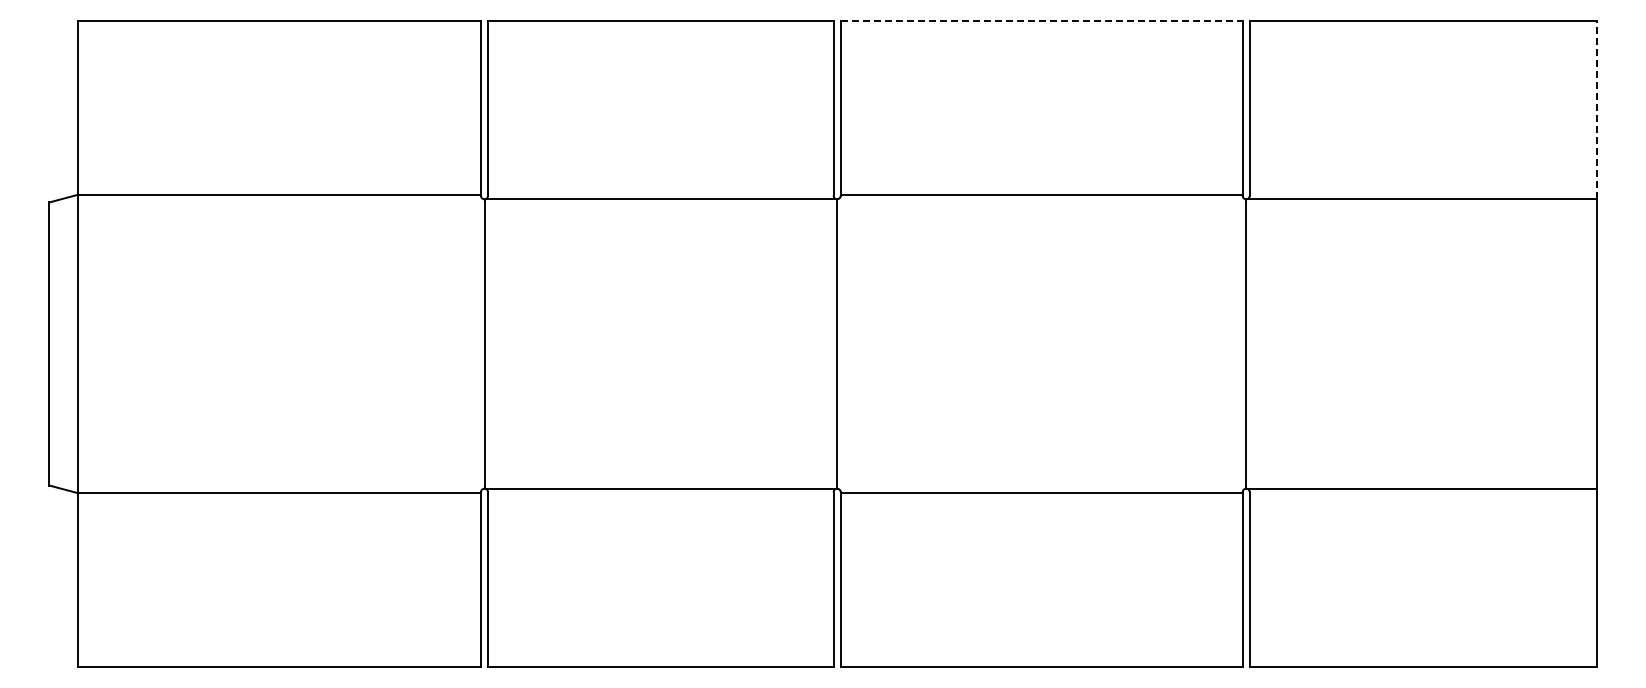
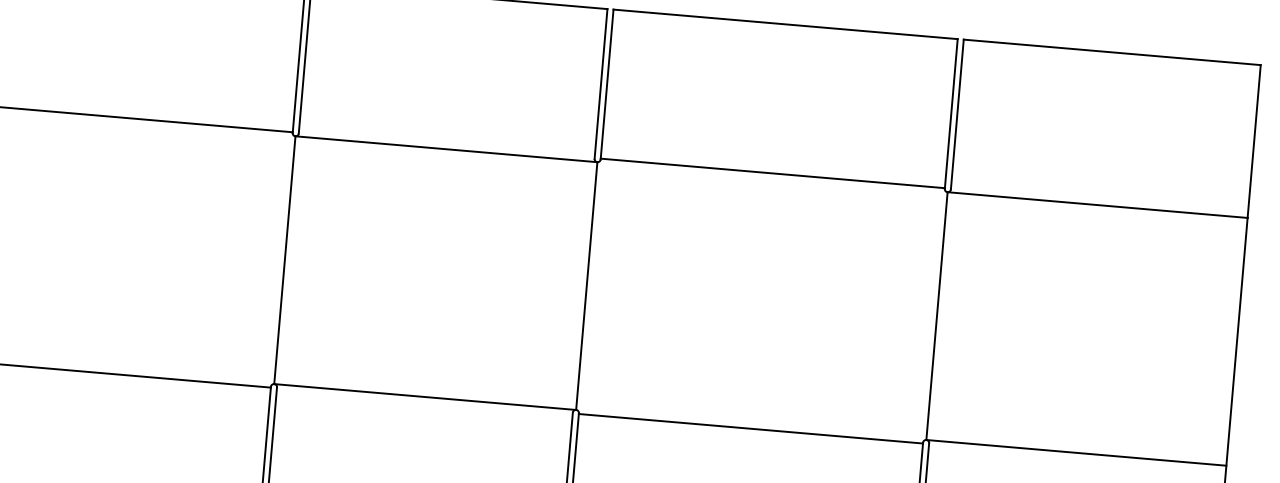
line: (1041, 20) -> (785, 24), dashed -> solid
line: (1596, 109) -> (1254, 141), dashed -> solid

